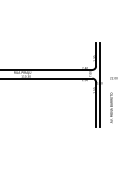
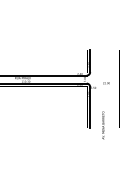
line: (100, 85) -> (94, 89), removed
text: (111, 107) -> (103, 125), moved

